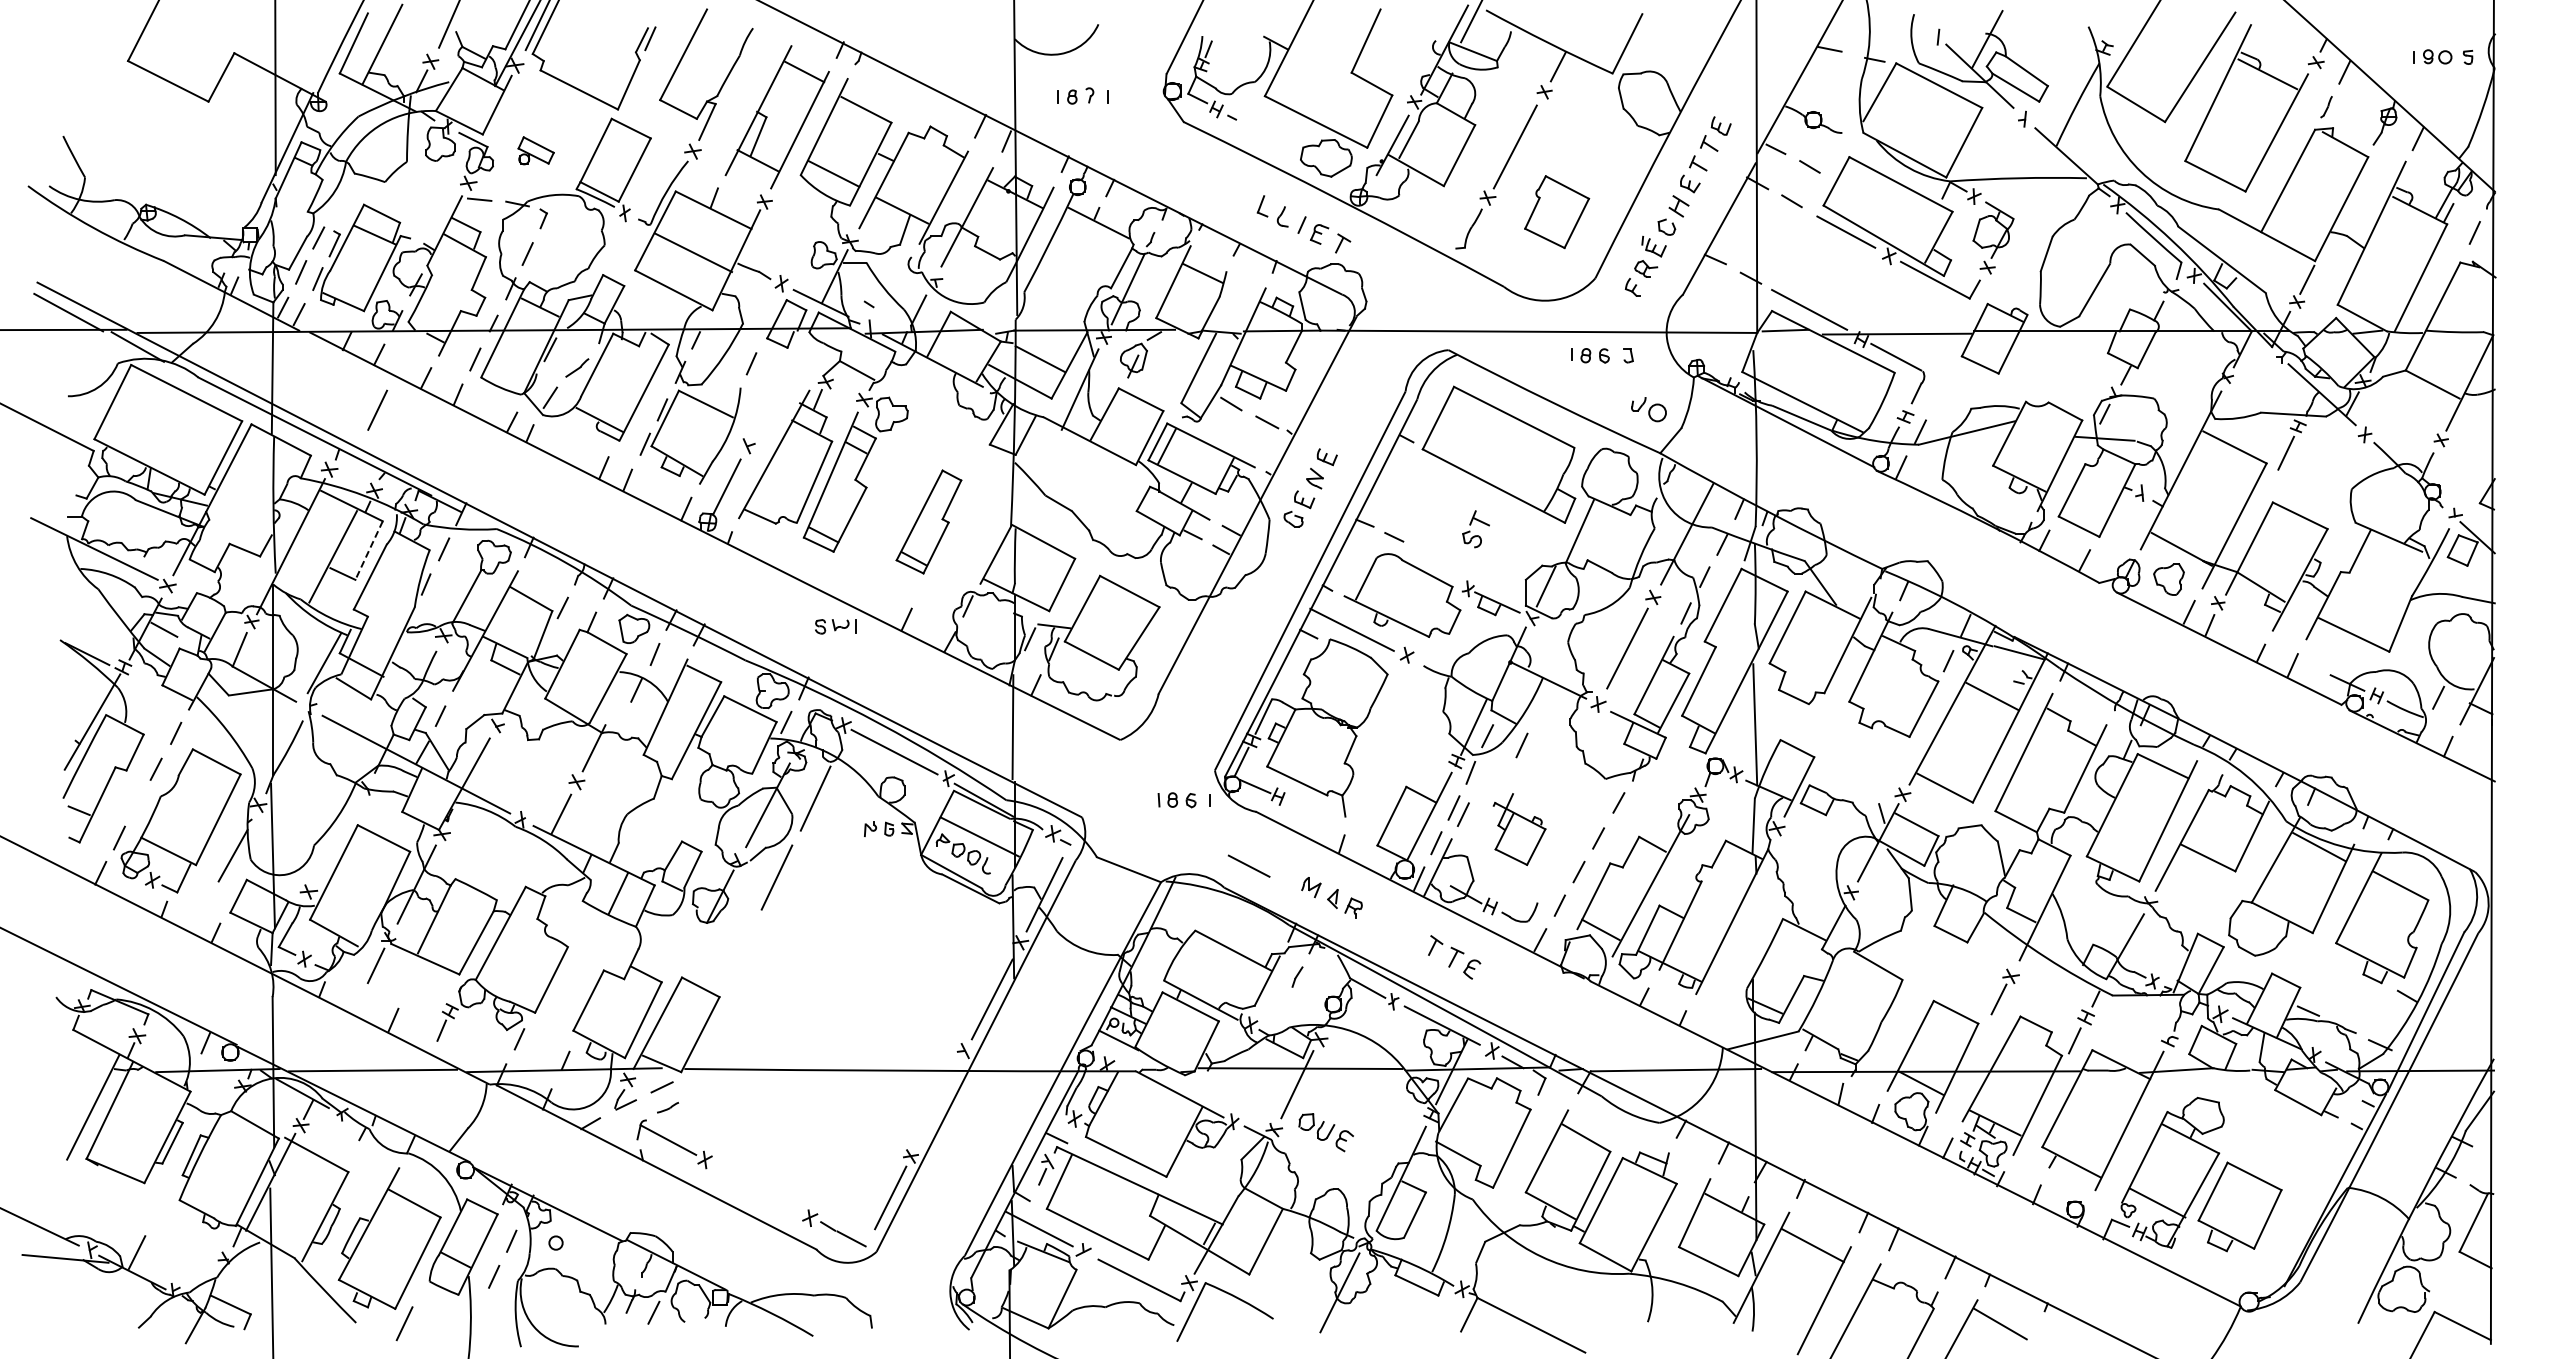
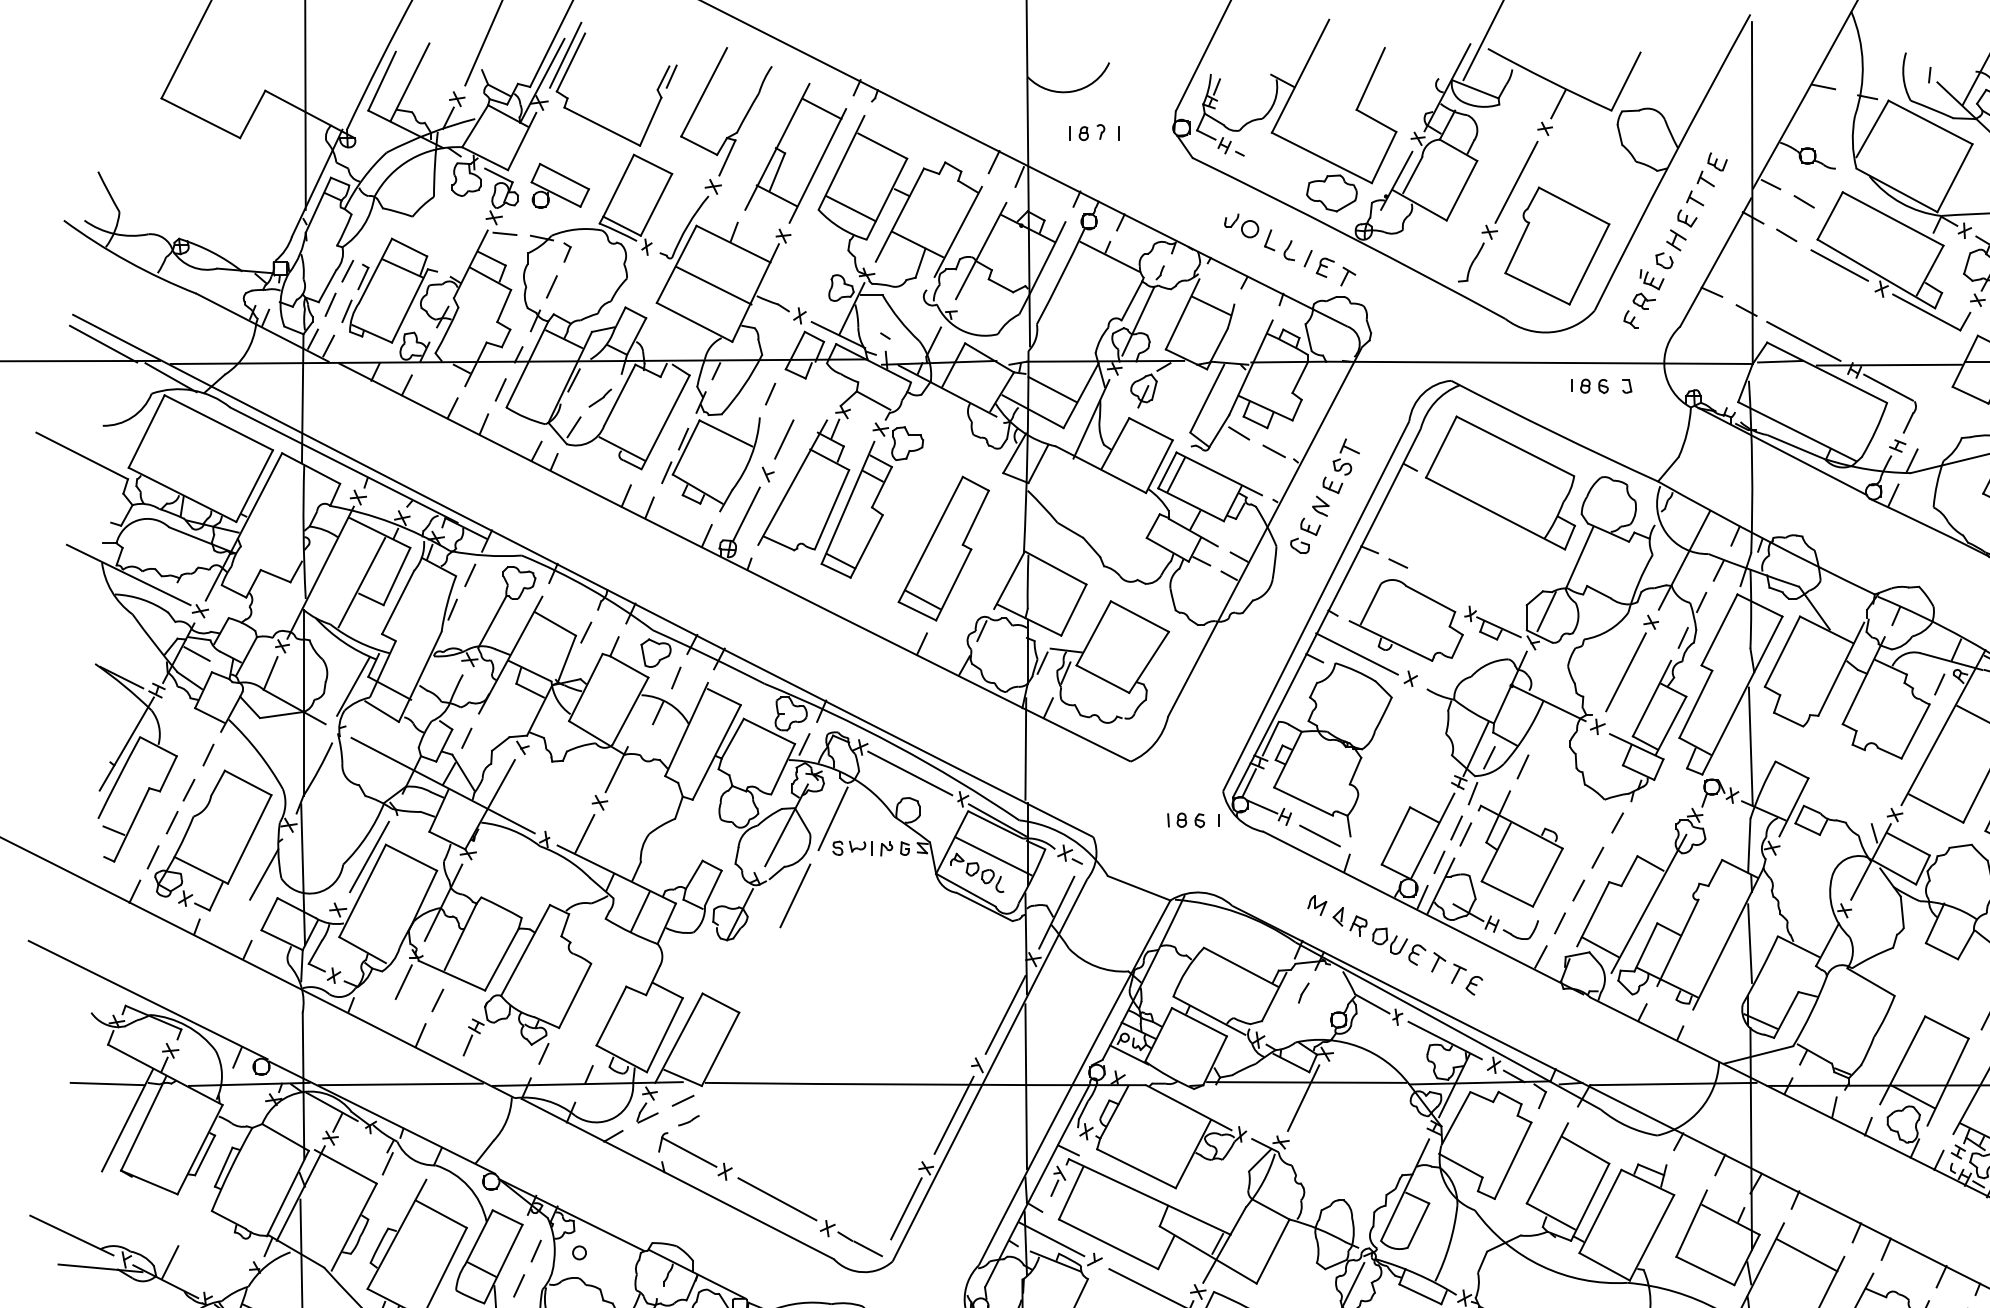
part: (535, 150) -> (559, 185), size x1.67
part: (1556, 211) -> (1556, 245), size x1.67
line: (377, 409) -> (784, 438), moved
part: (1648, 409) -> (1241, 225), moved
part: (928, 521) -> (943, 548), size x1.43
part: (1475, 529) -> (1345, 457), moved
line: (368, 551) -> (396, 577), dashed -> solid
part: (835, 626) -> (852, 847), moved
line: (138, 802) -> (171, 822), added
part: (1519, 829) -> (1520, 848), size x1.67
line: (340, 837) -> (369, 856), added
line: (1248, 865) -> (1319, 835), moved
line: (1754, 926) -> (1750, 943), added
line: (410, 984) -> (437, 1000), added
line: (72, 1070) -> (107, 1084), added
line: (1013, 1072) -> (1026, 1086), added
line: (939, 1101) -> (954, 1114), added
part: (1325, 1132) -> (1398, 946), moved
line: (359, 1151) -> (387, 1163), added
line: (758, 1187) -> (777, 1198), added

